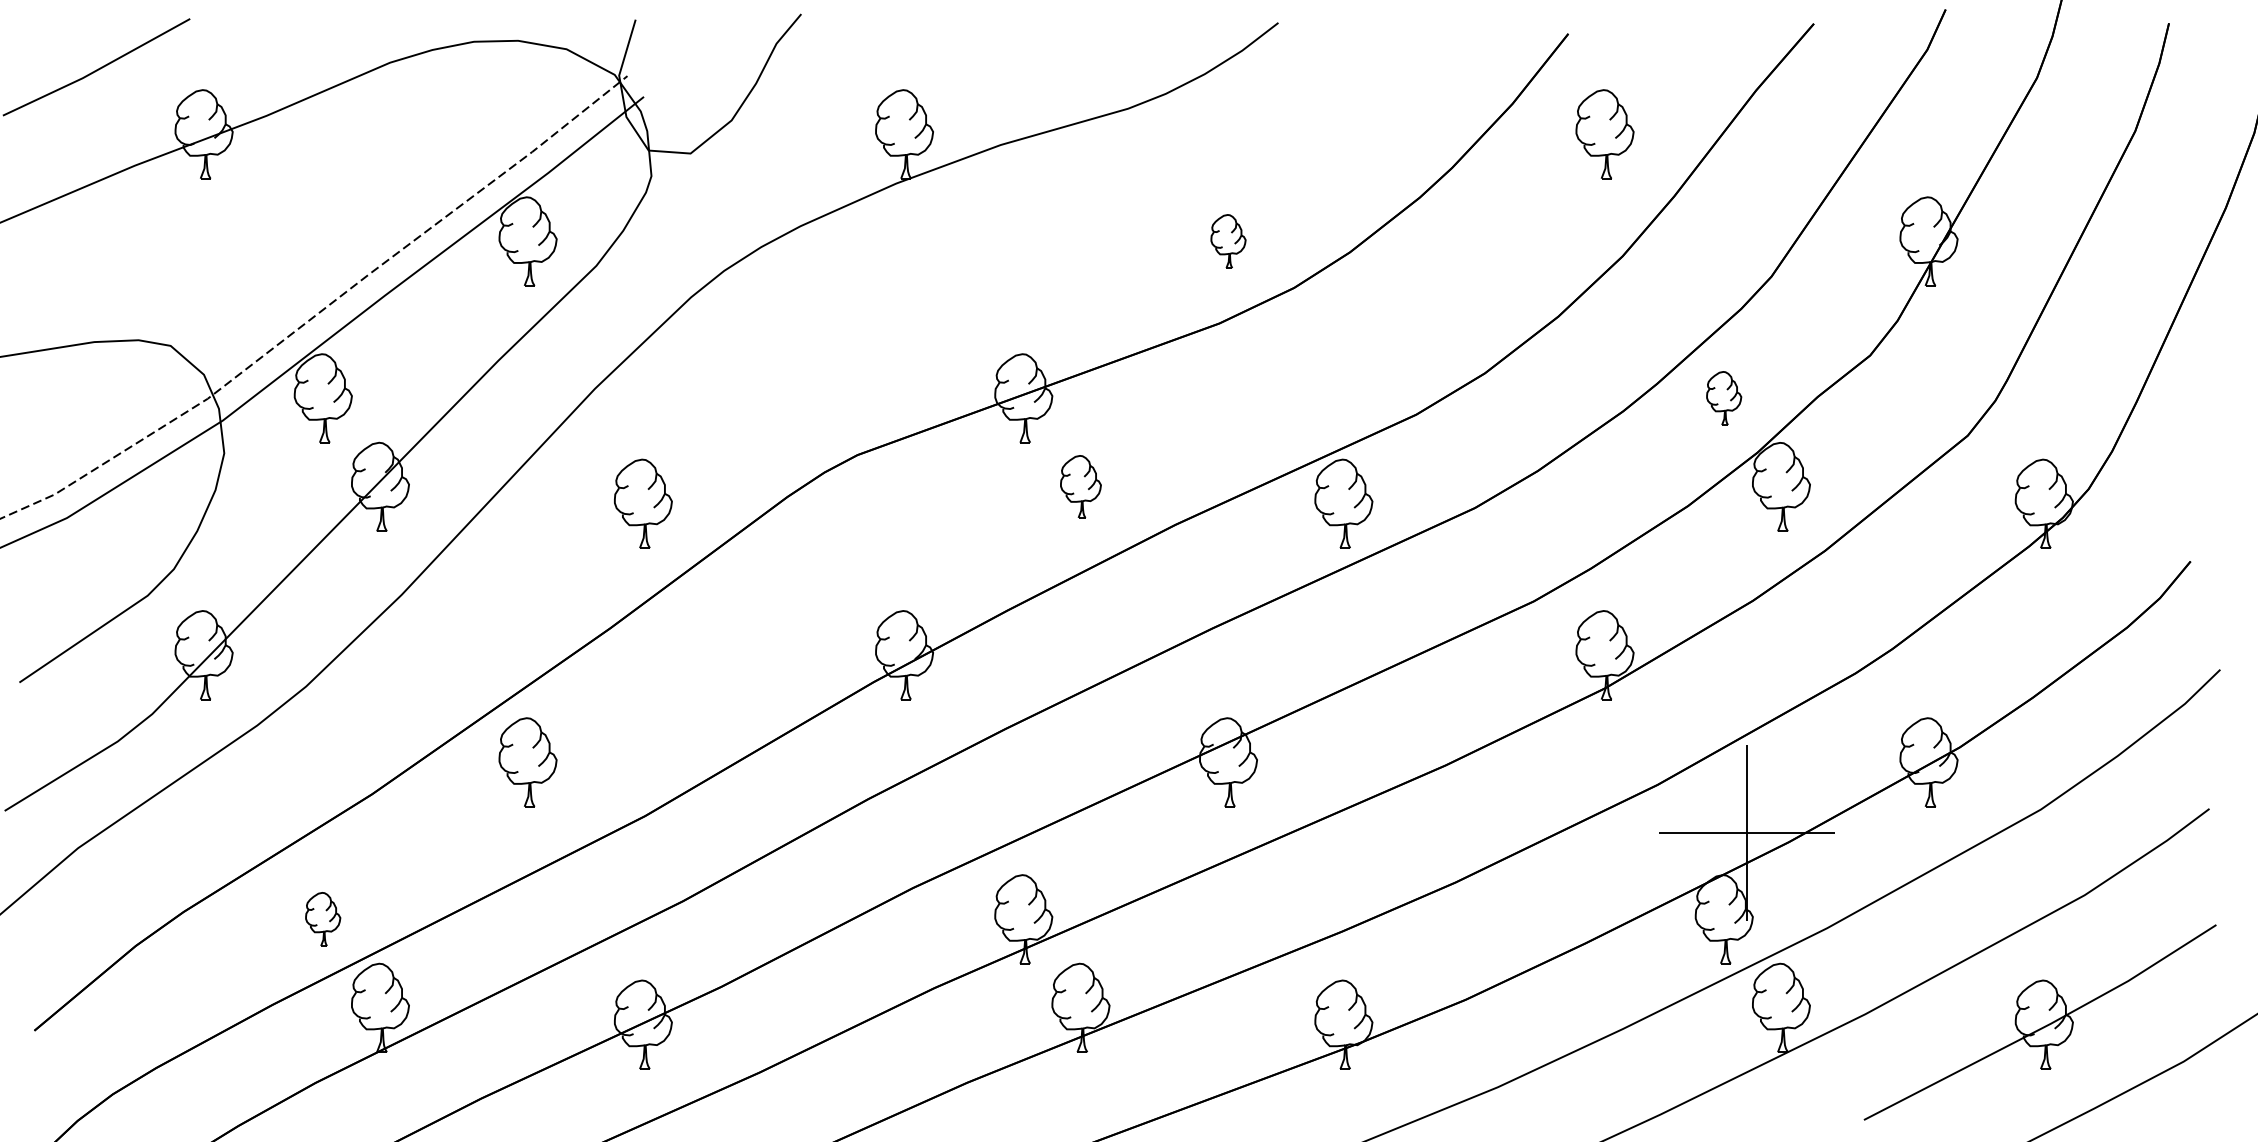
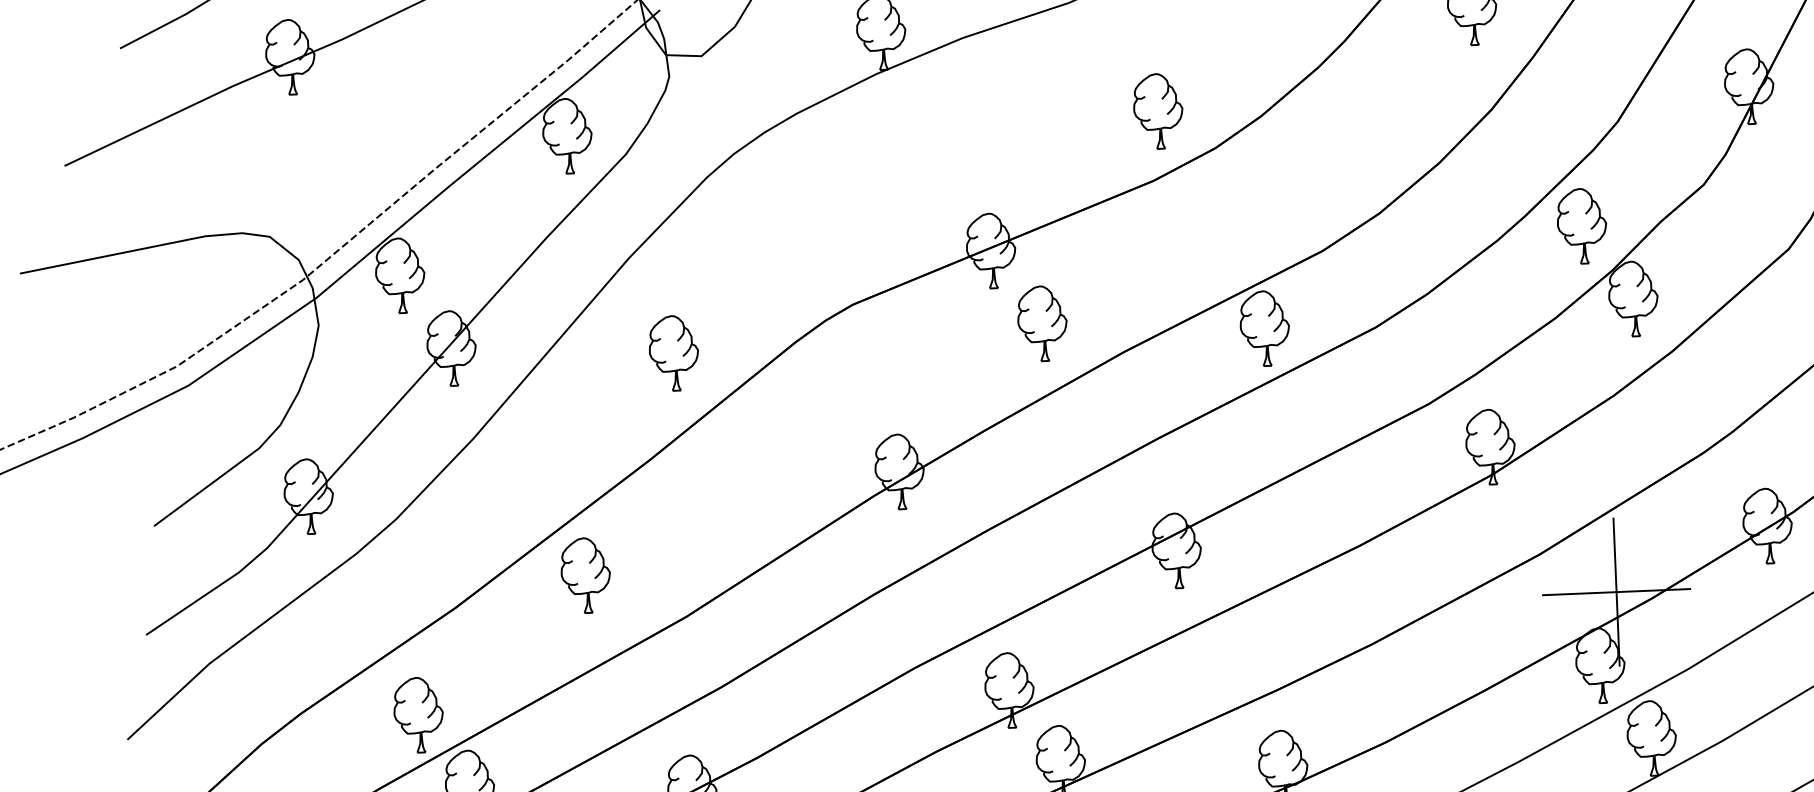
part: (1228, 241) -> (1158, 111), size x1.67
part: (1723, 398) -> (1581, 226), size x1.67
part: (1080, 486) -> (1042, 323), size x1.43
part: (322, 919) -> (418, 715), size x1.67

